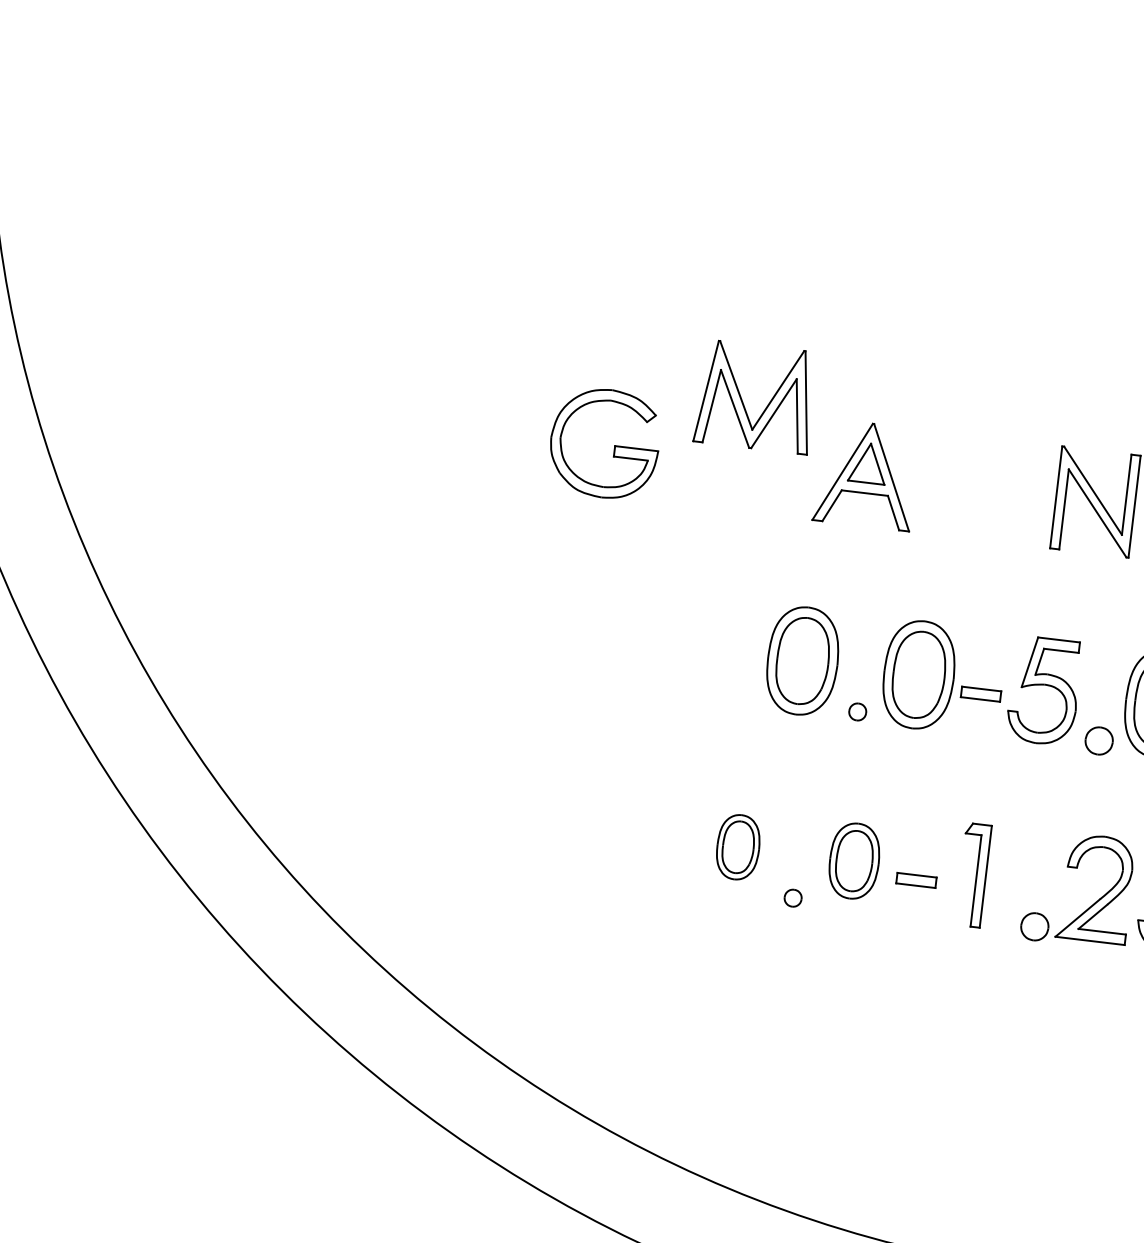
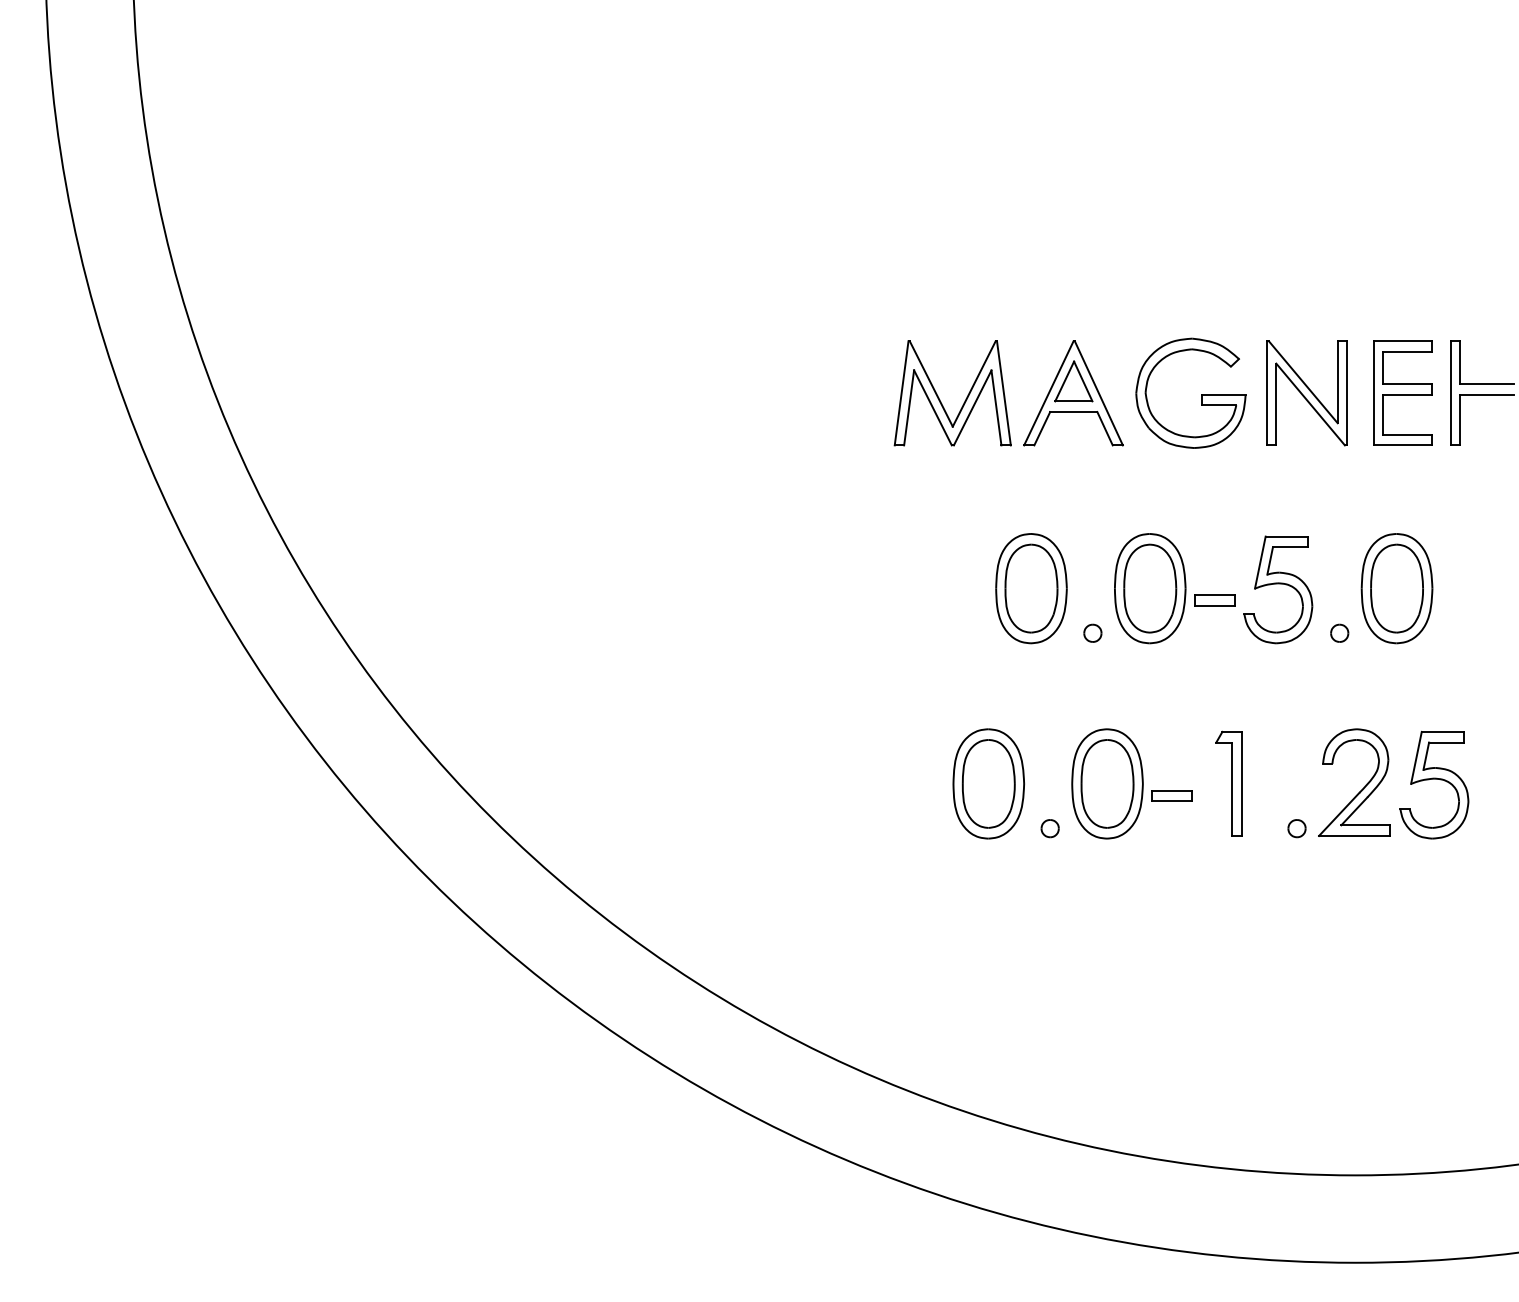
part: (743, 401) -> (940, 399), moved
part: (615, 445) -> (1201, 394), moved
part: (1099, 739) -> (1339, 632), size x0.62
part: (738, 846) -> (988, 783), size x1.67
part: (854, 860) -> (1107, 783), size x1.43
part: (1034, 926) -> (1296, 828), size x0.62

